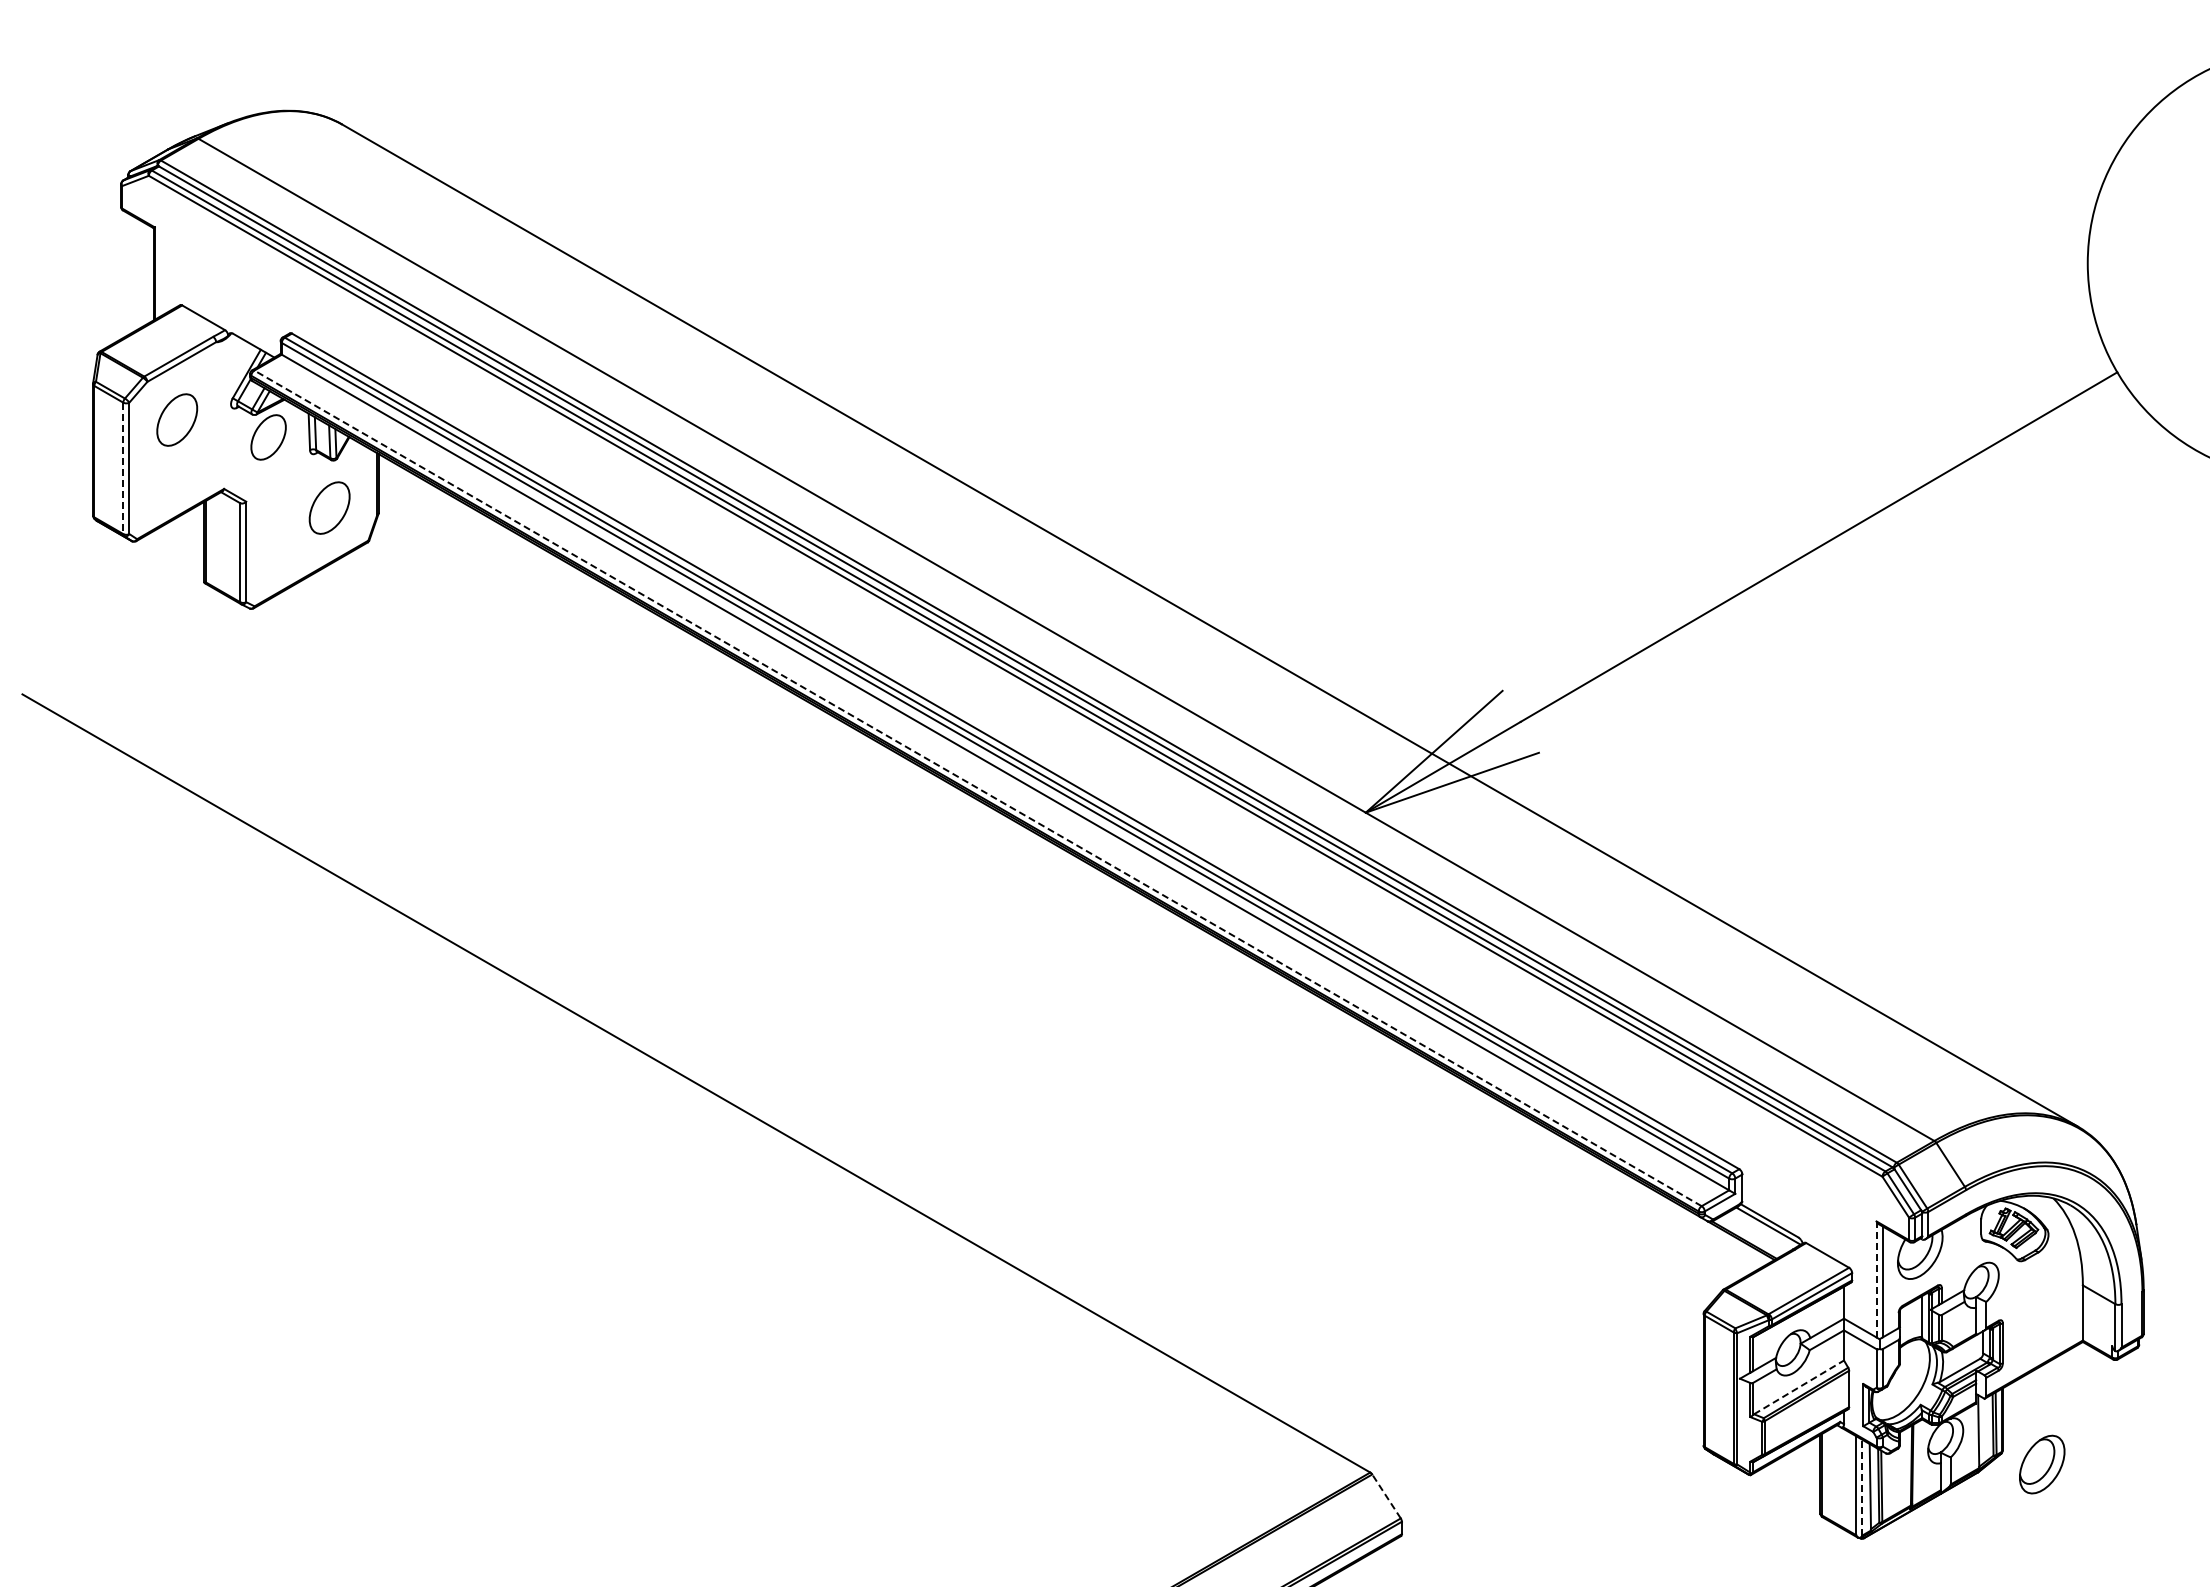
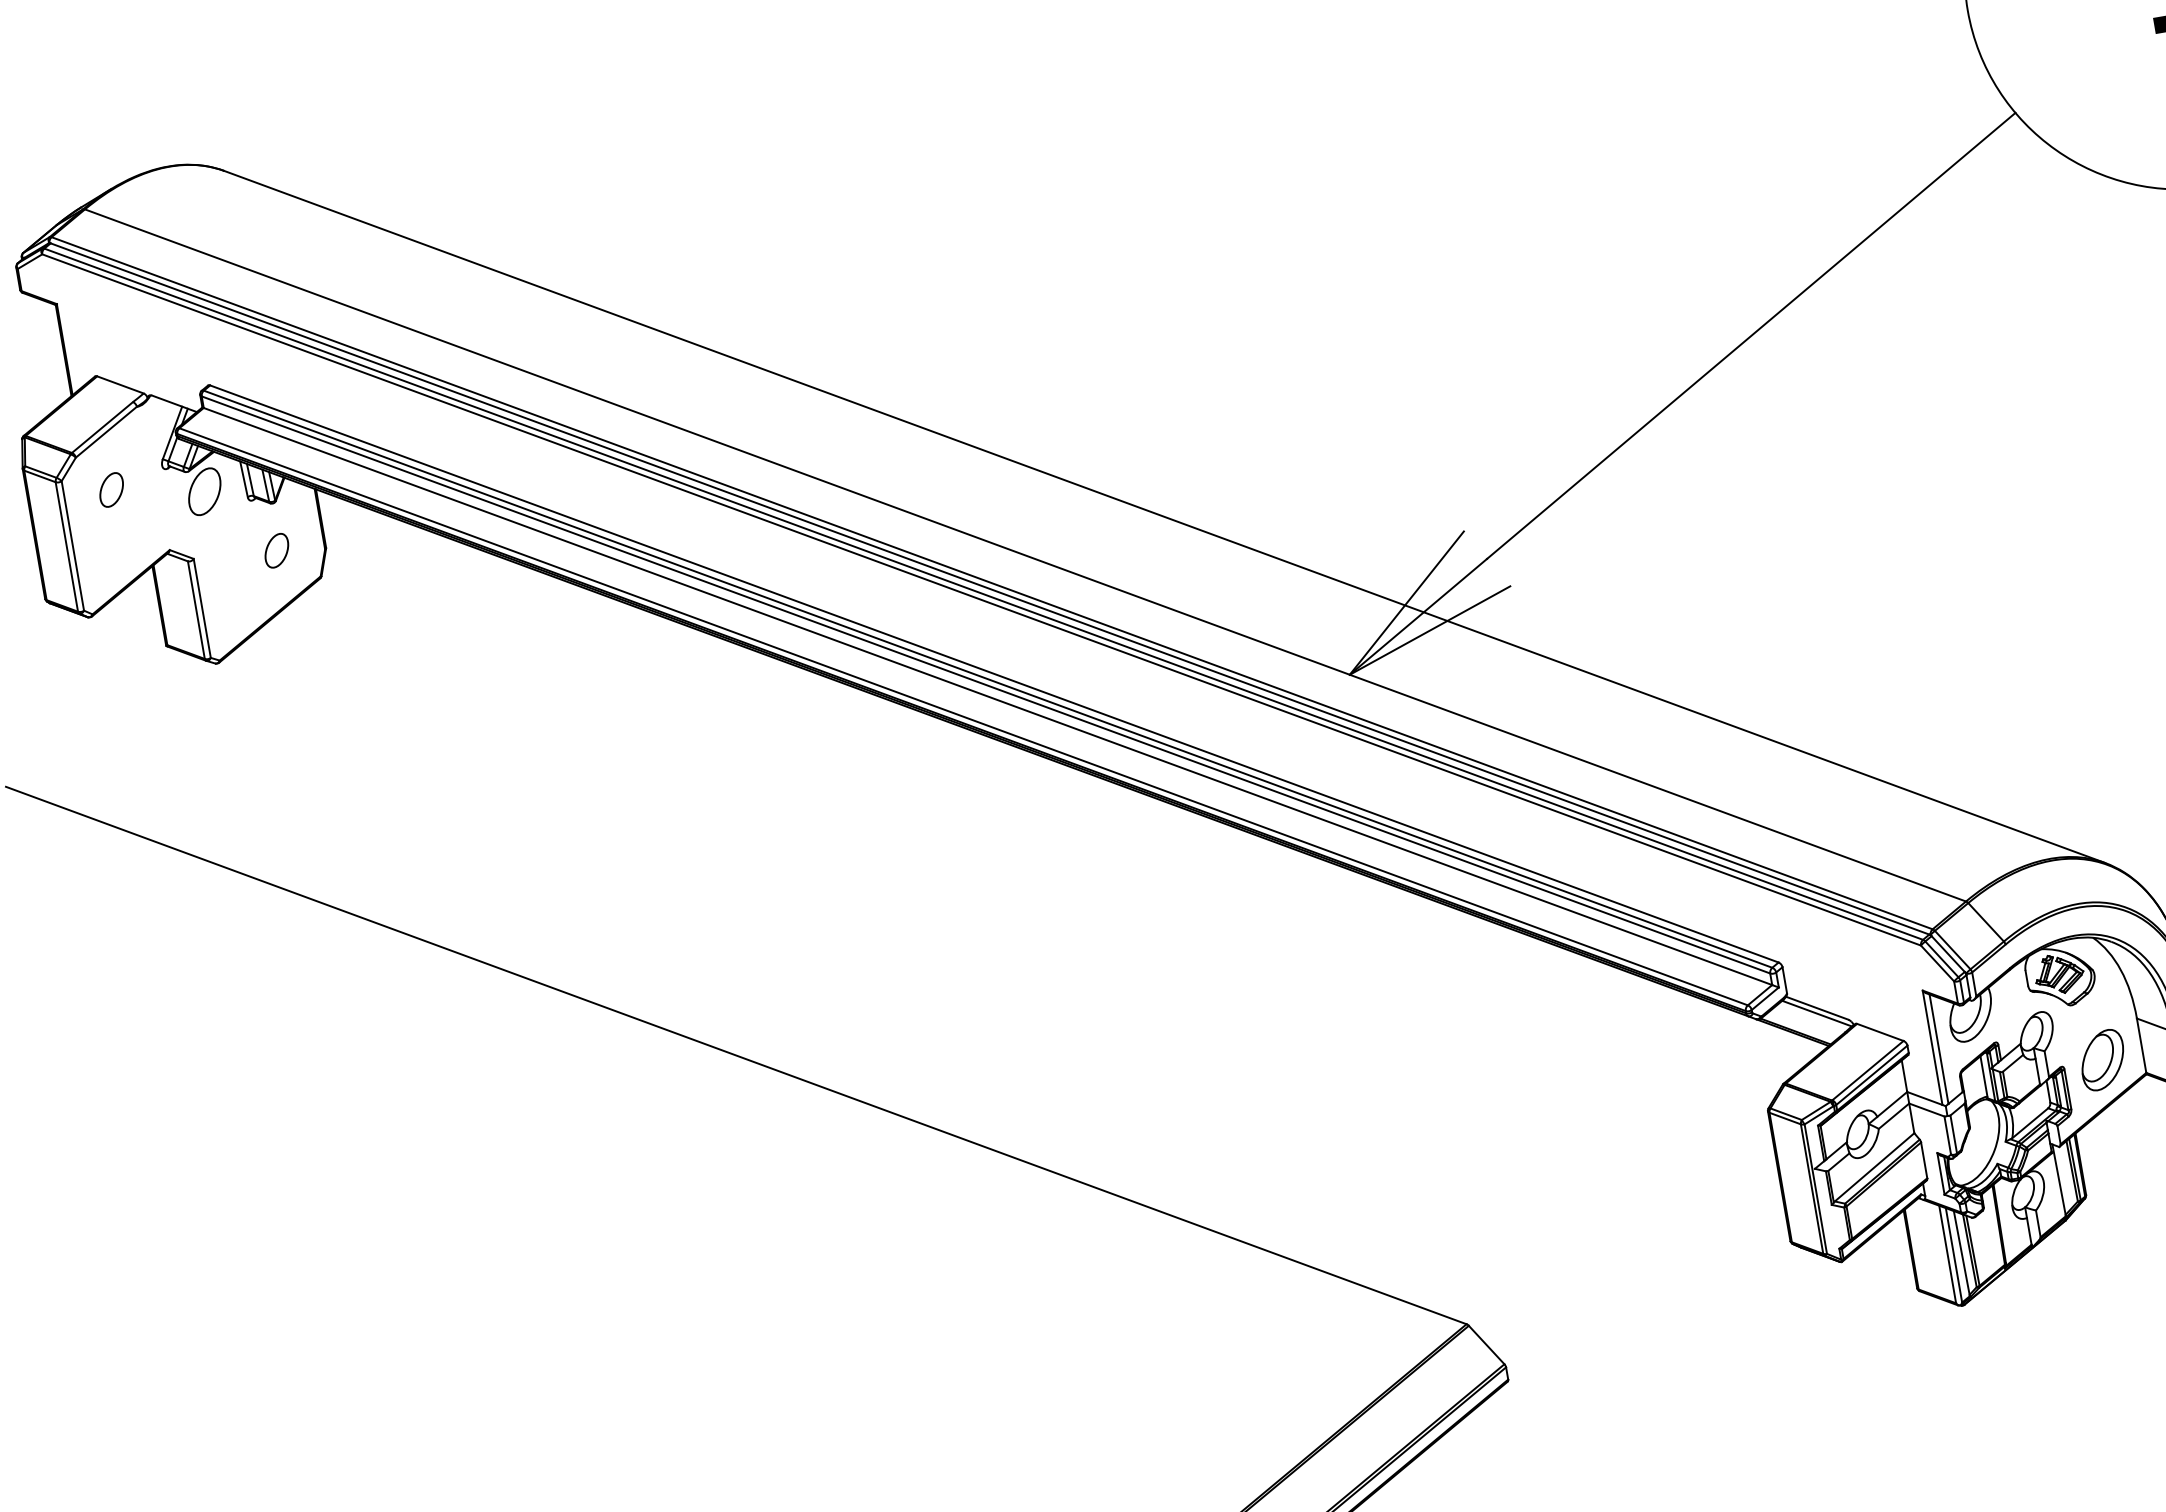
part: (176, 419) -> (110, 489), size x0.62
line: (123, 468) -> (67, 547), dashed -> solid
part: (329, 507) -> (276, 550), size x0.62
line: (978, 788) -> (964, 716), dashed -> solid
line: (1876, 1279) -> (1932, 1047), dashed -> solid
line: (1799, 1387) -> (1875, 1167), dashed -> solid
part: (2042, 1464) -> (2103, 1059), moved
line: (1862, 1487) -> (1954, 1255), dashed -> solid
line: (1386, 1496) -> (1486, 1345), dashed -> solid

